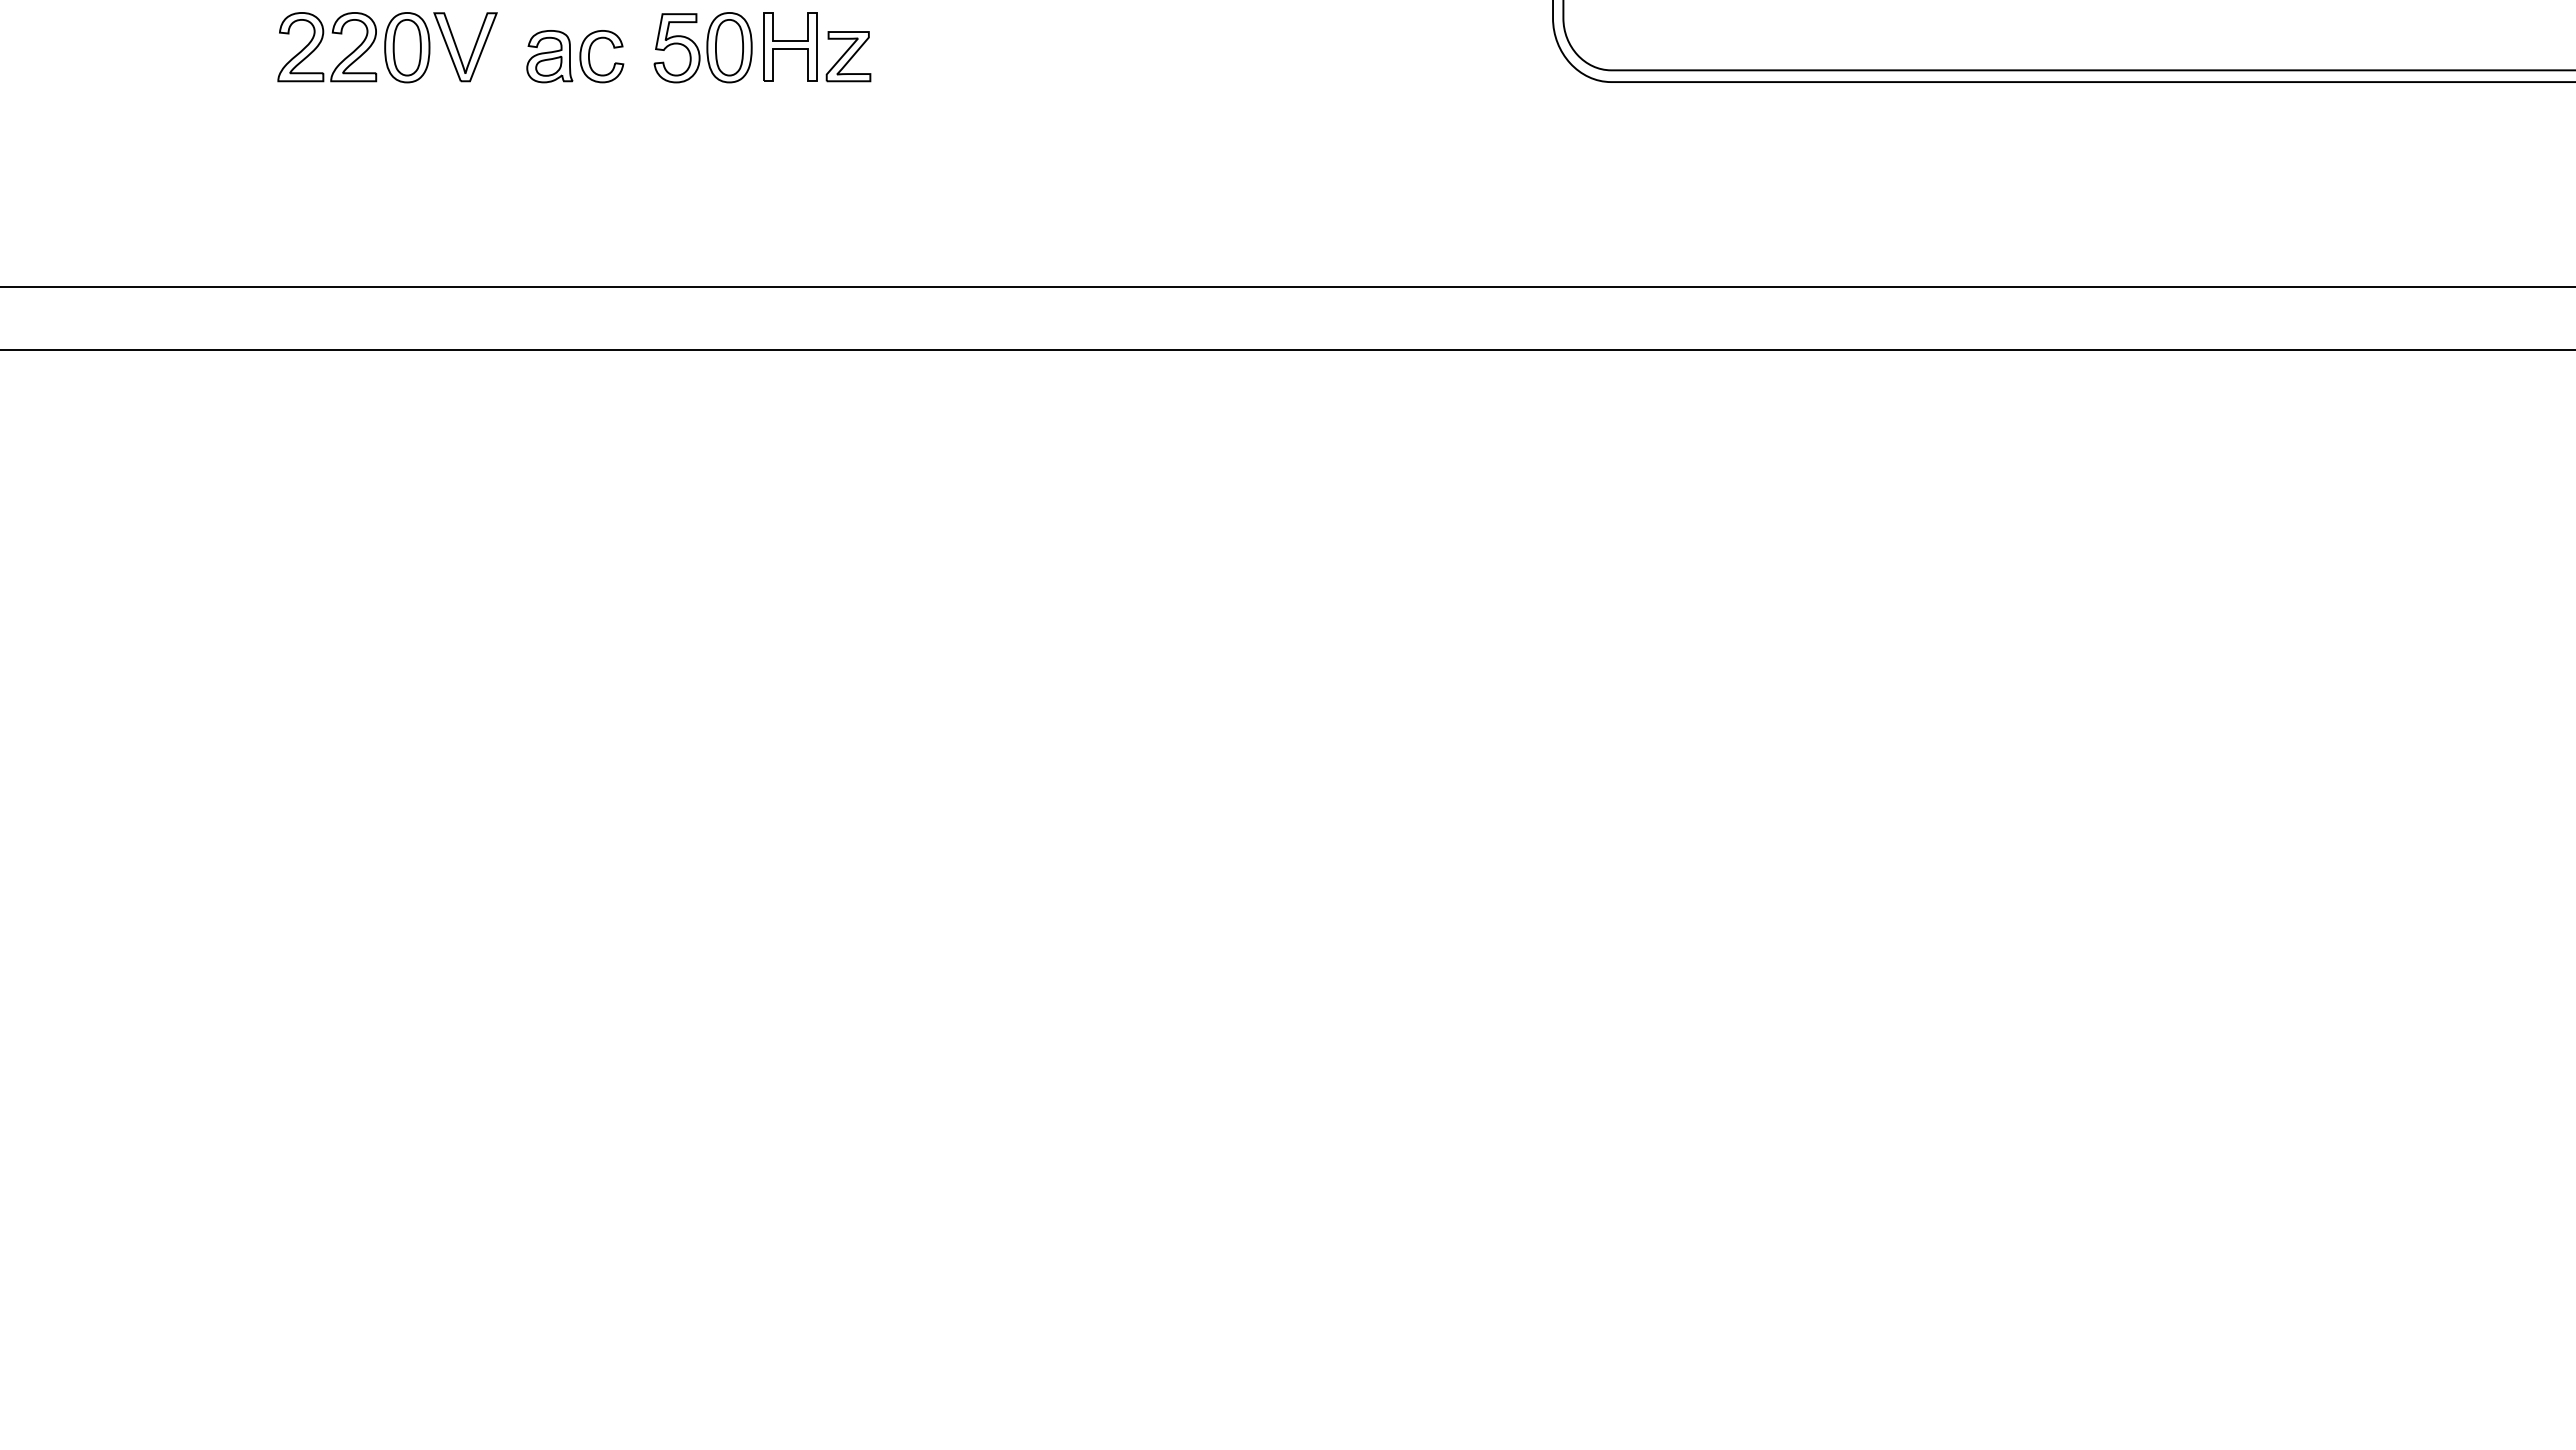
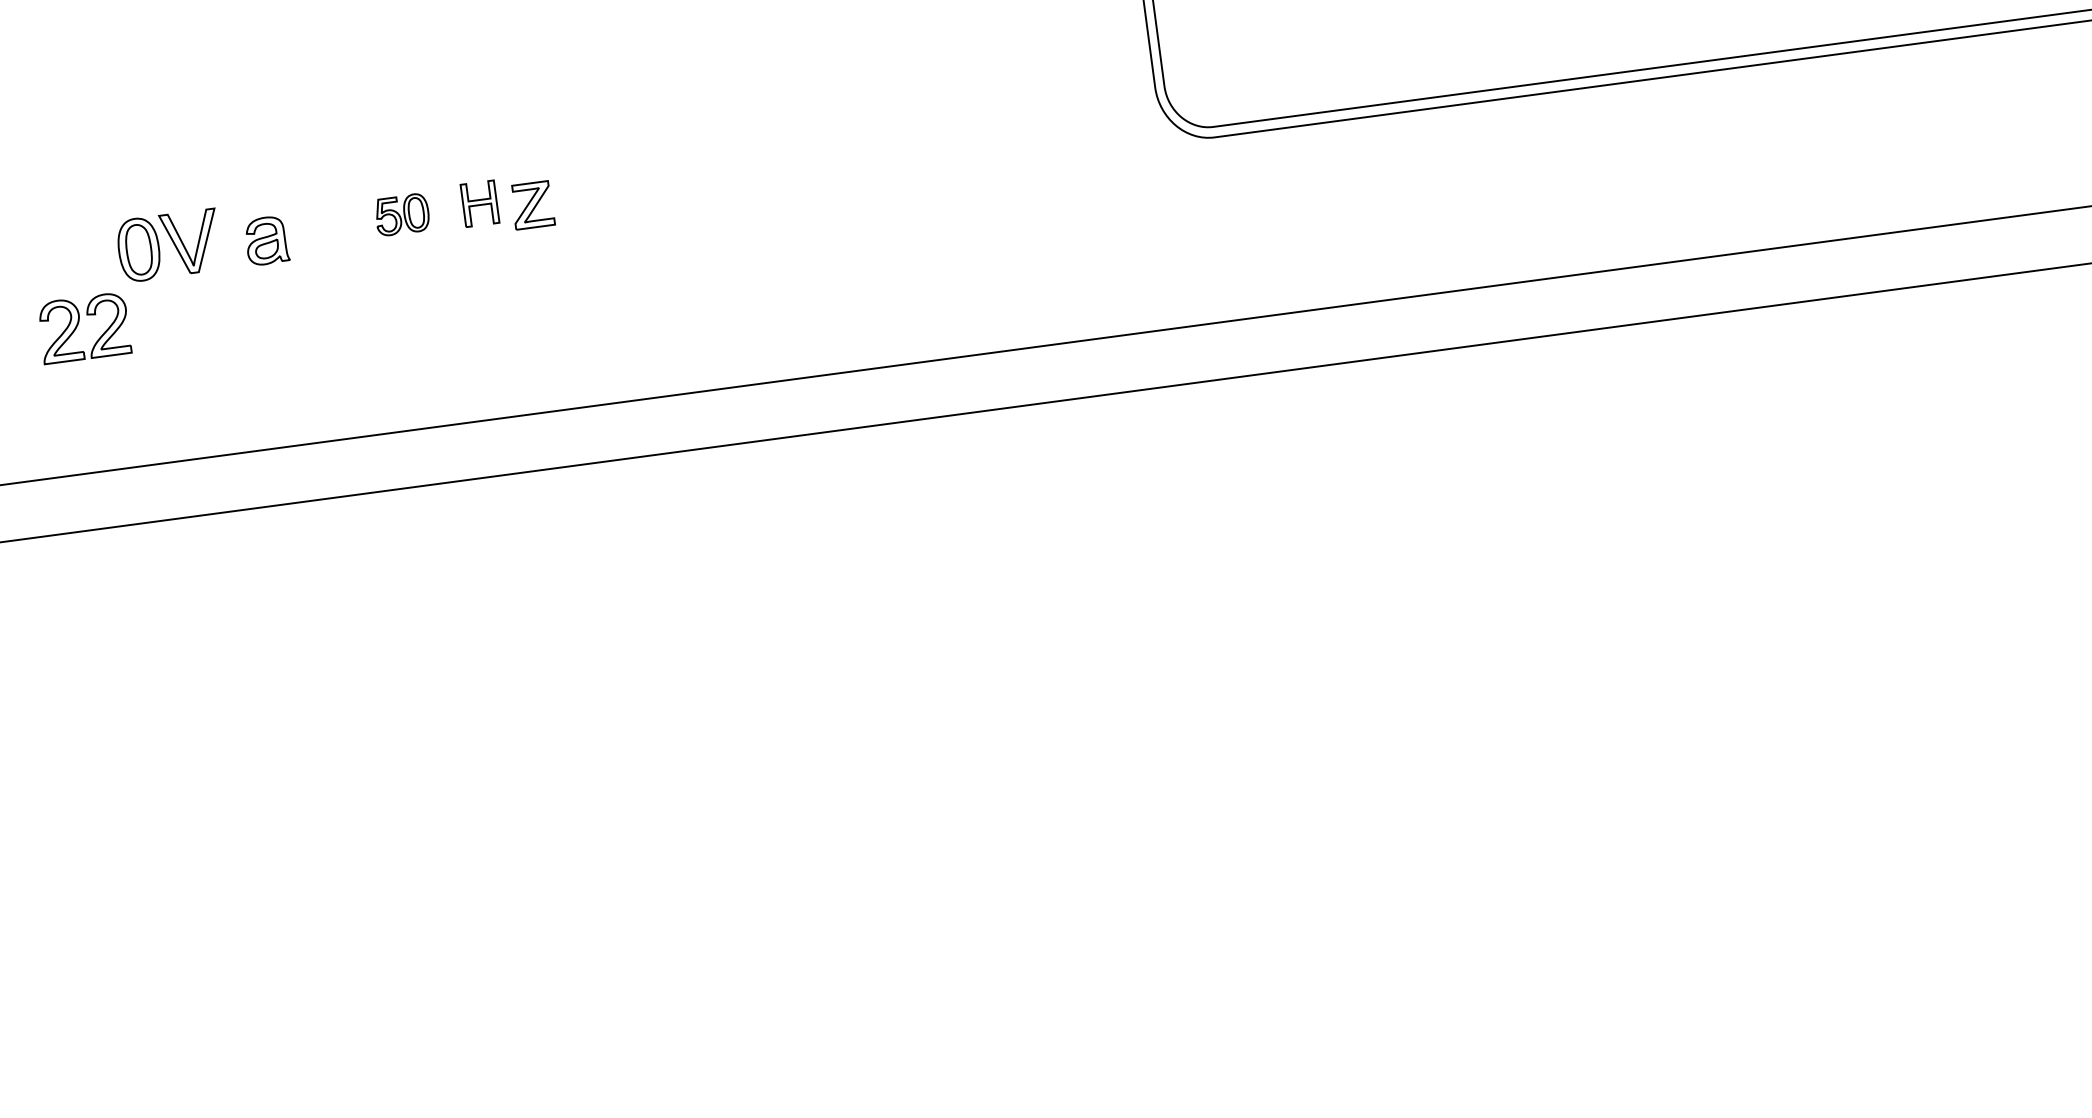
part: (321, 42) -> (78, 324), moved
part: (790, 46) -> (479, 203), size x0.7
part: (702, 47) -> (401, 214), size x0.6
part: (590, 52) -> (302, 232), removed

